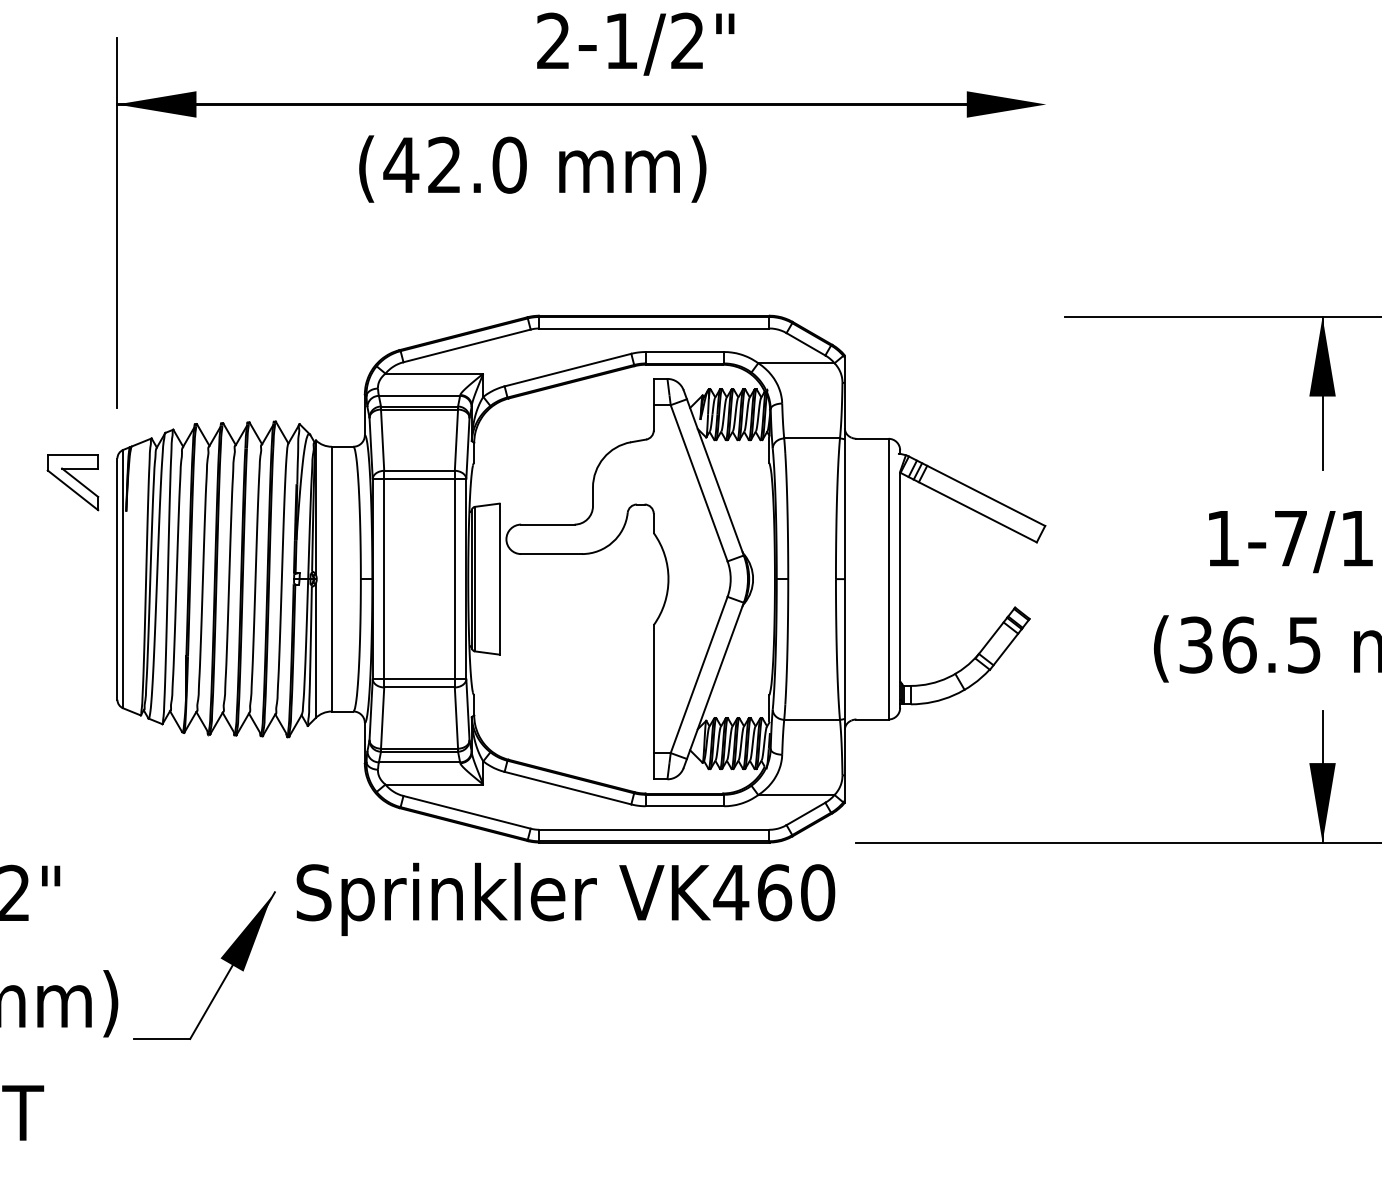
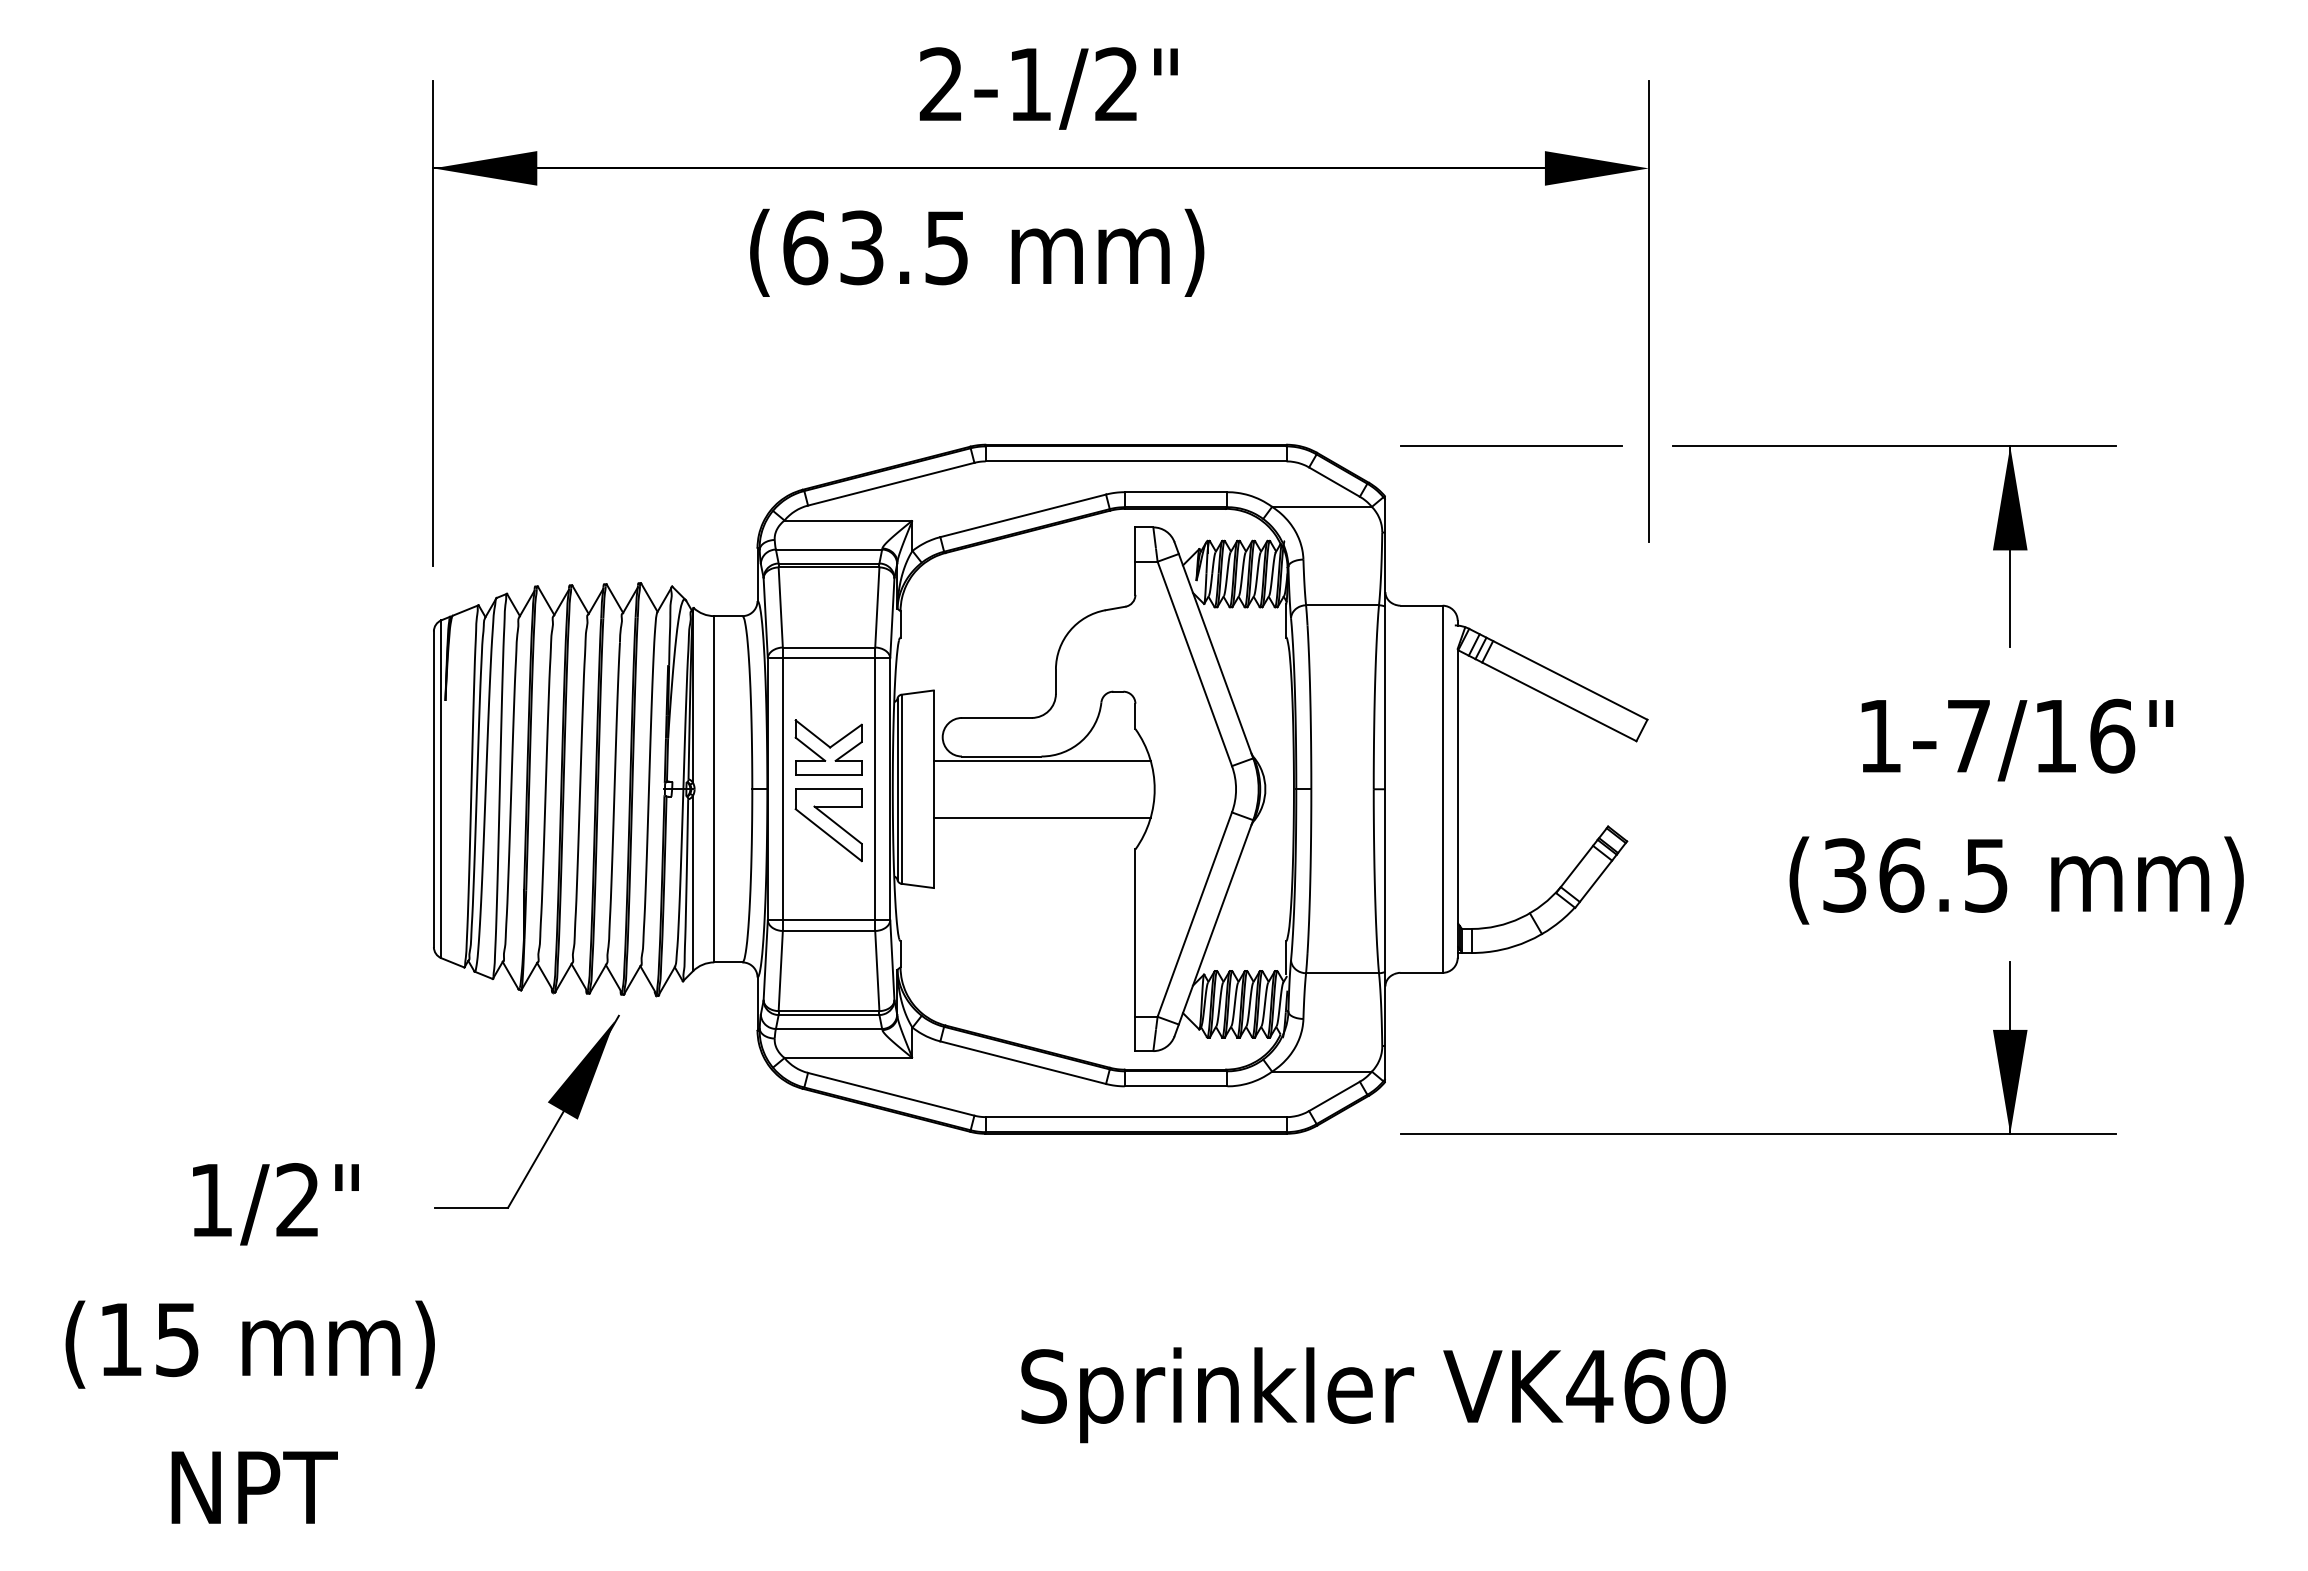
text: (635, 44) -> (1048, 88), moved
text: (455, 164) -> (875, 247), (42.0 -> (63.5
line: (1046, 213) -> (1648, 310), added
line: (941, 317) -> (1511, 446), added
part: (72, 482) -> (828, 825), moved
part: (419, 547) -> (828, 747), added
line: (581, 557) -> (1041, 760), added
line: (581, 600) -> (1041, 817), added
text: (565, 899) -> (1373, 1395), moved
part: (221, 958) -> (548, 1102), moved

